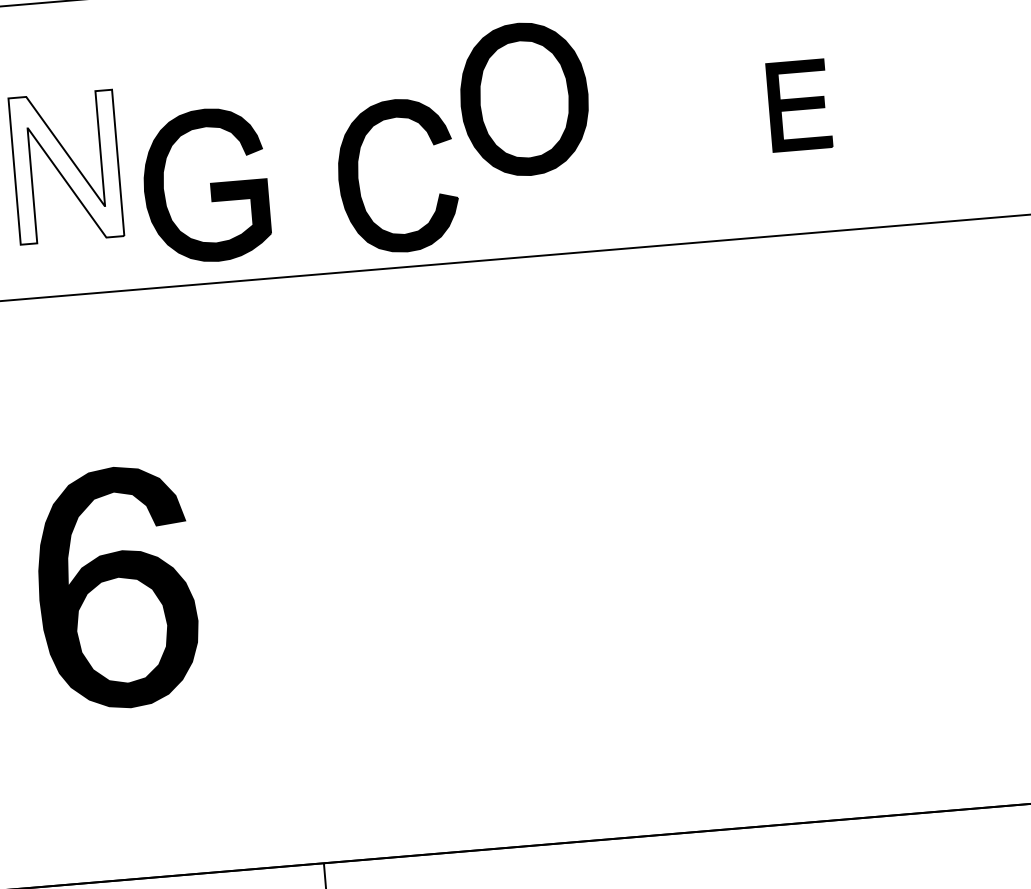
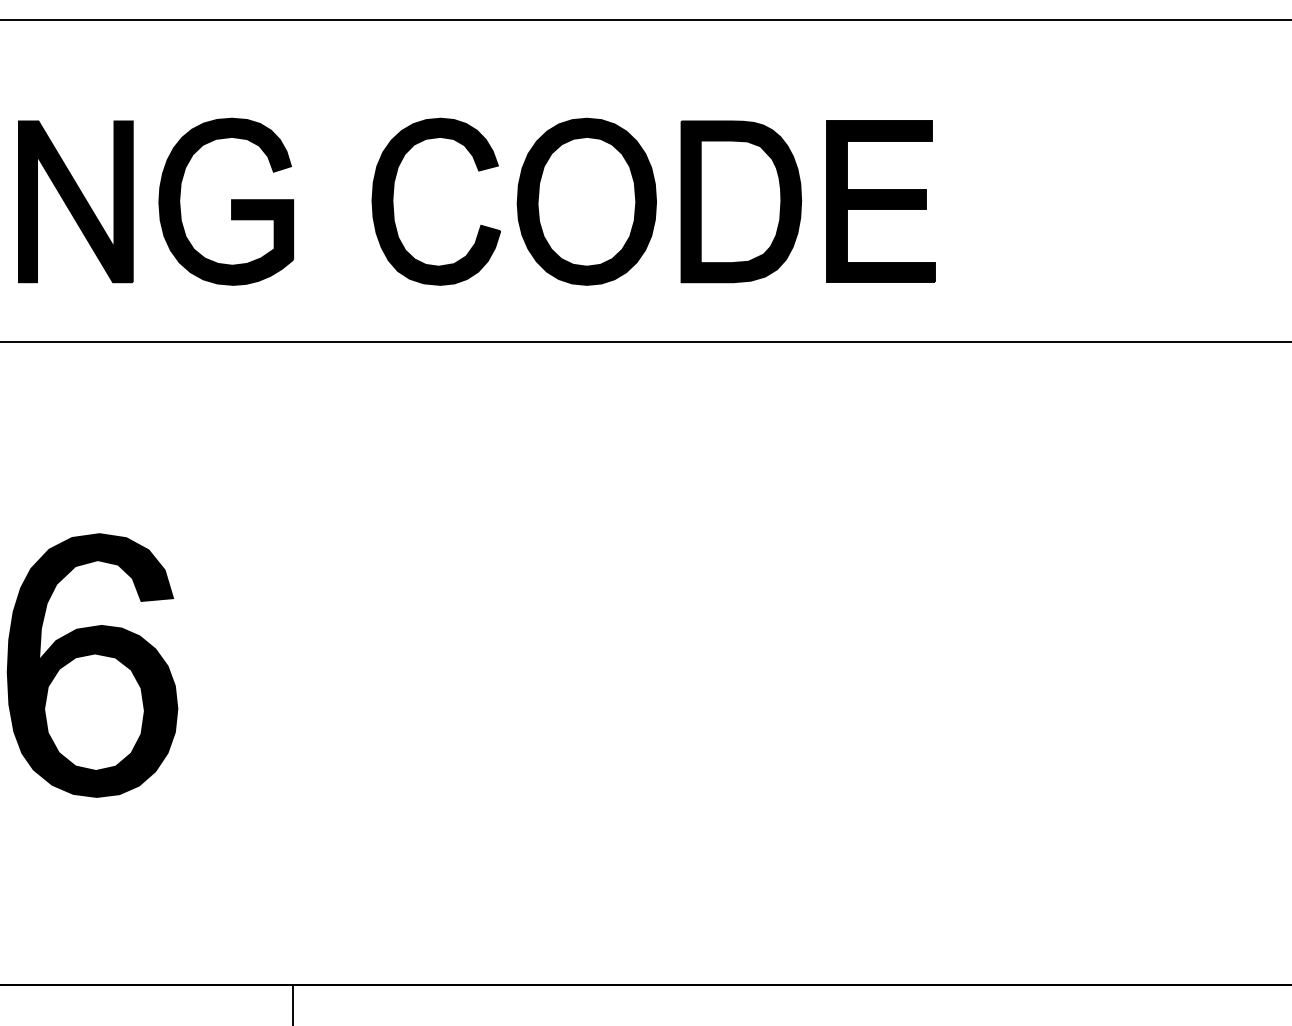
part: (524, 99) -> (586, 201), moved
part: (798, 105) -> (880, 201), size x1.67
part: (671, 116) -> (740, 201), added
fill: (66, 166) -> (75, 201), added
part: (358, 179) -> (393, 201), moved
part: (206, 185) -> (226, 201), moved

